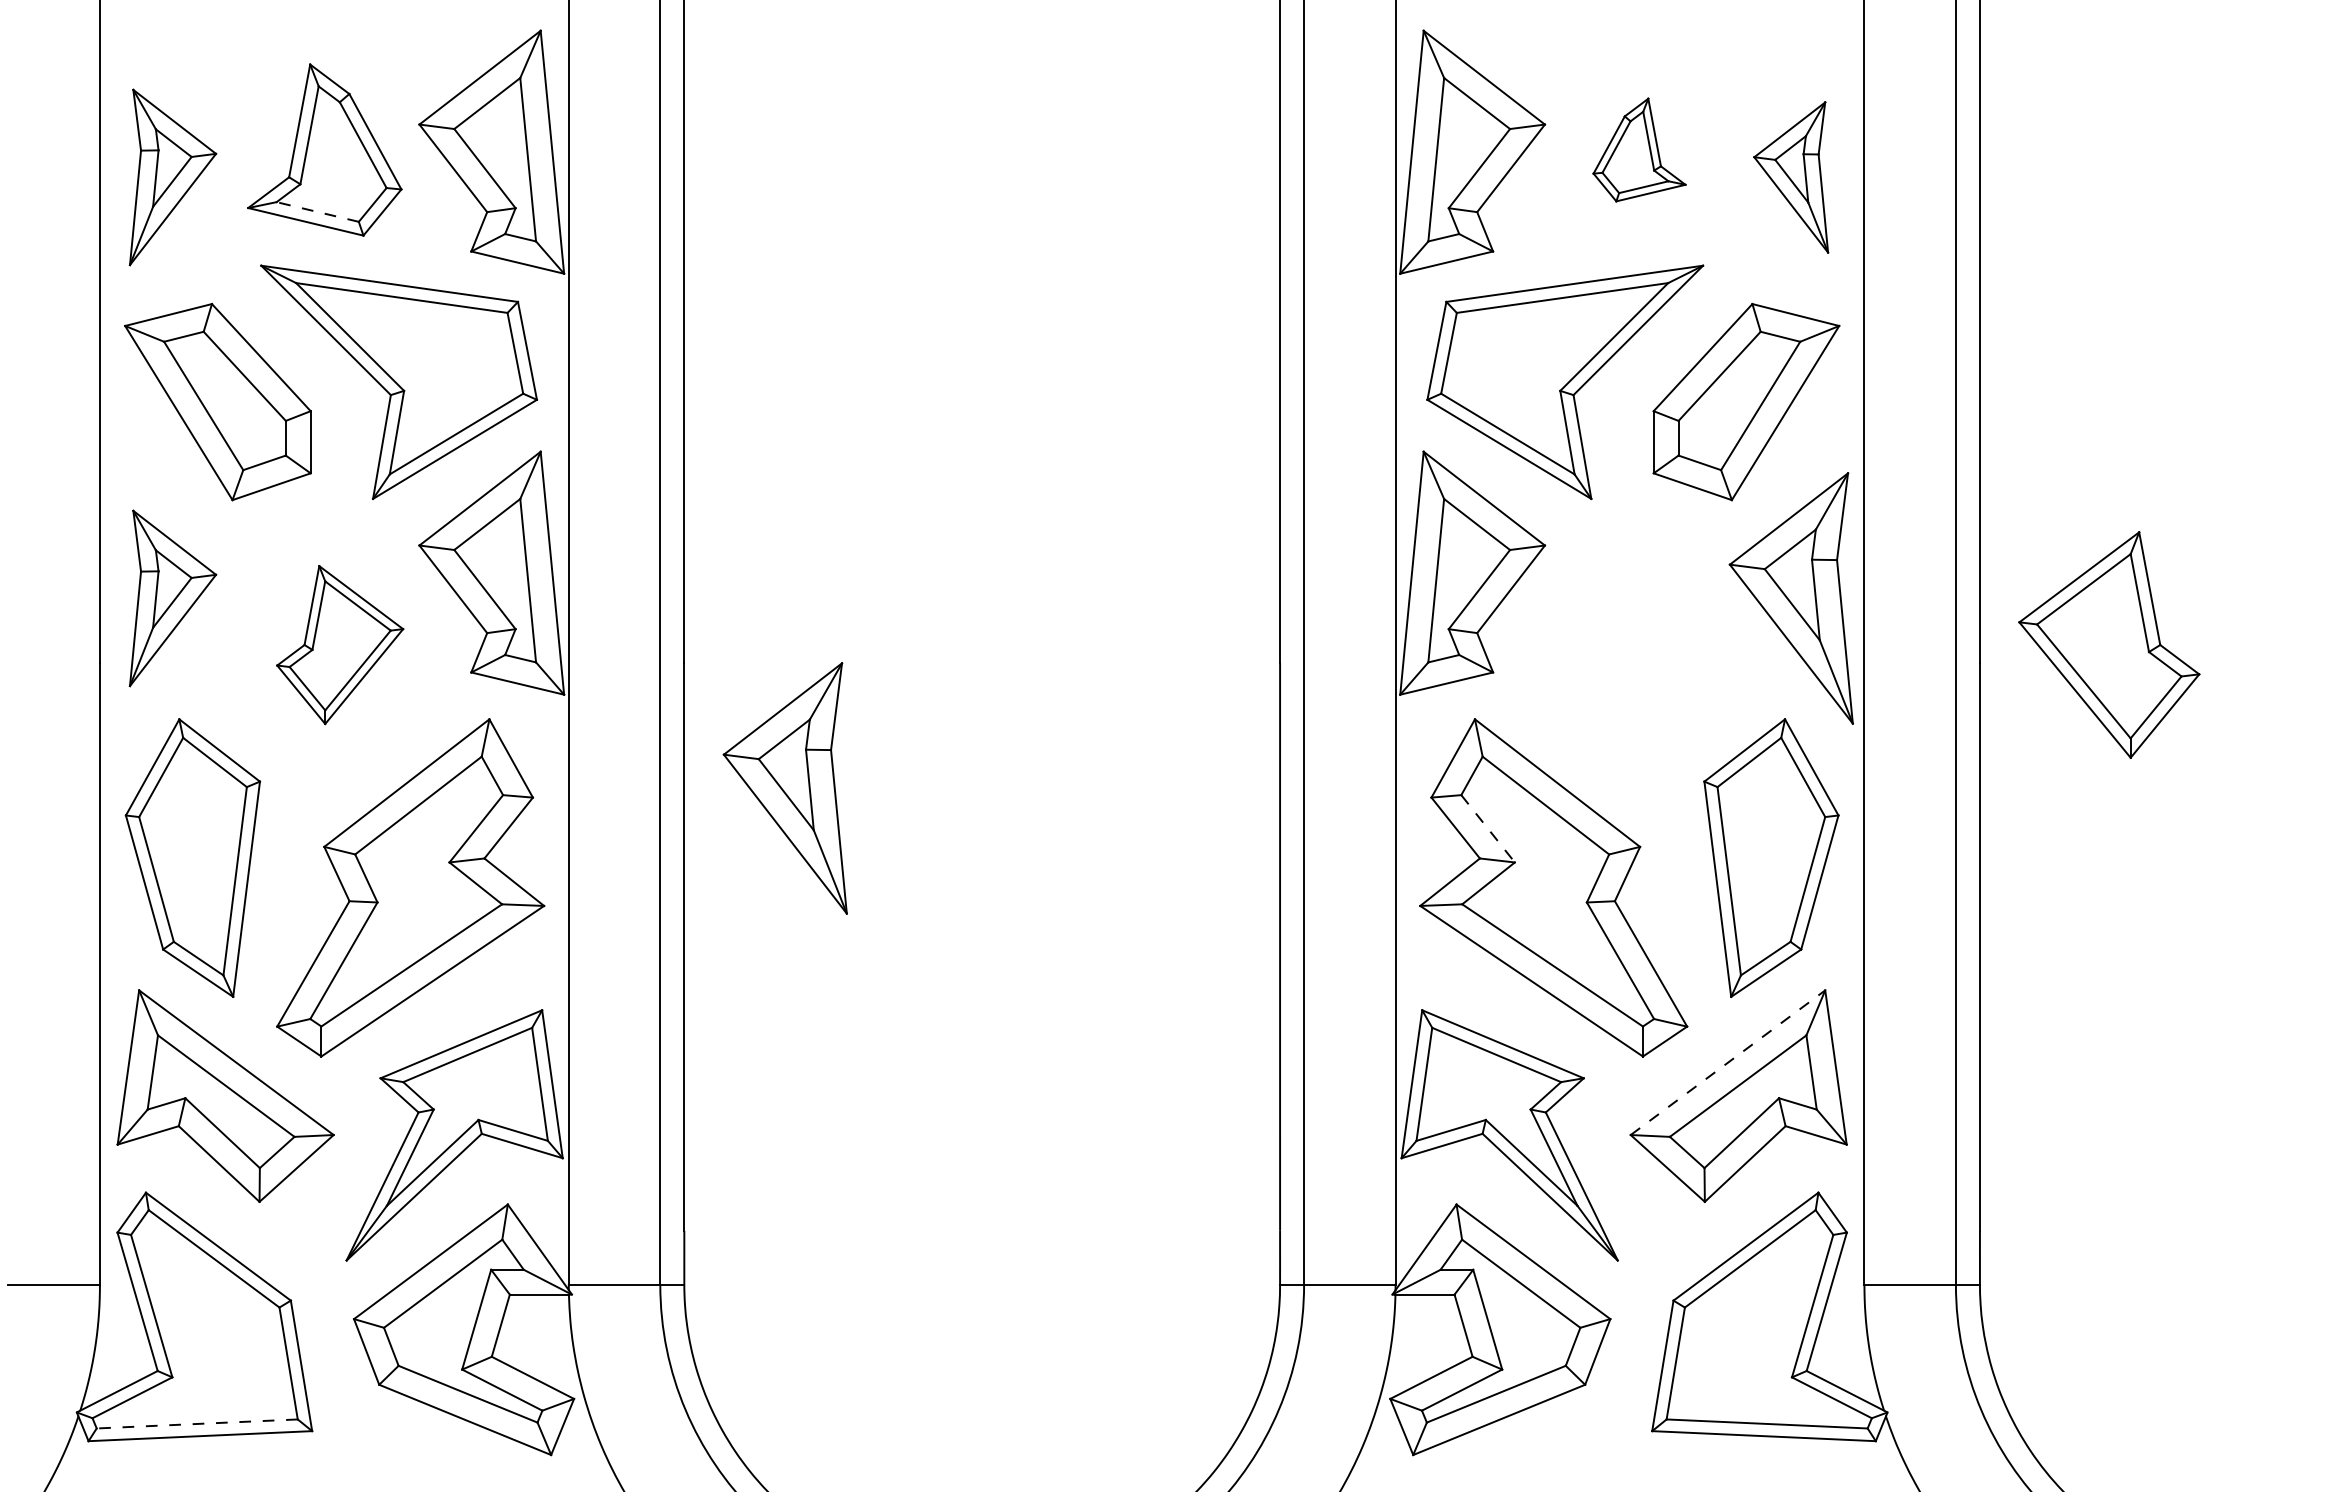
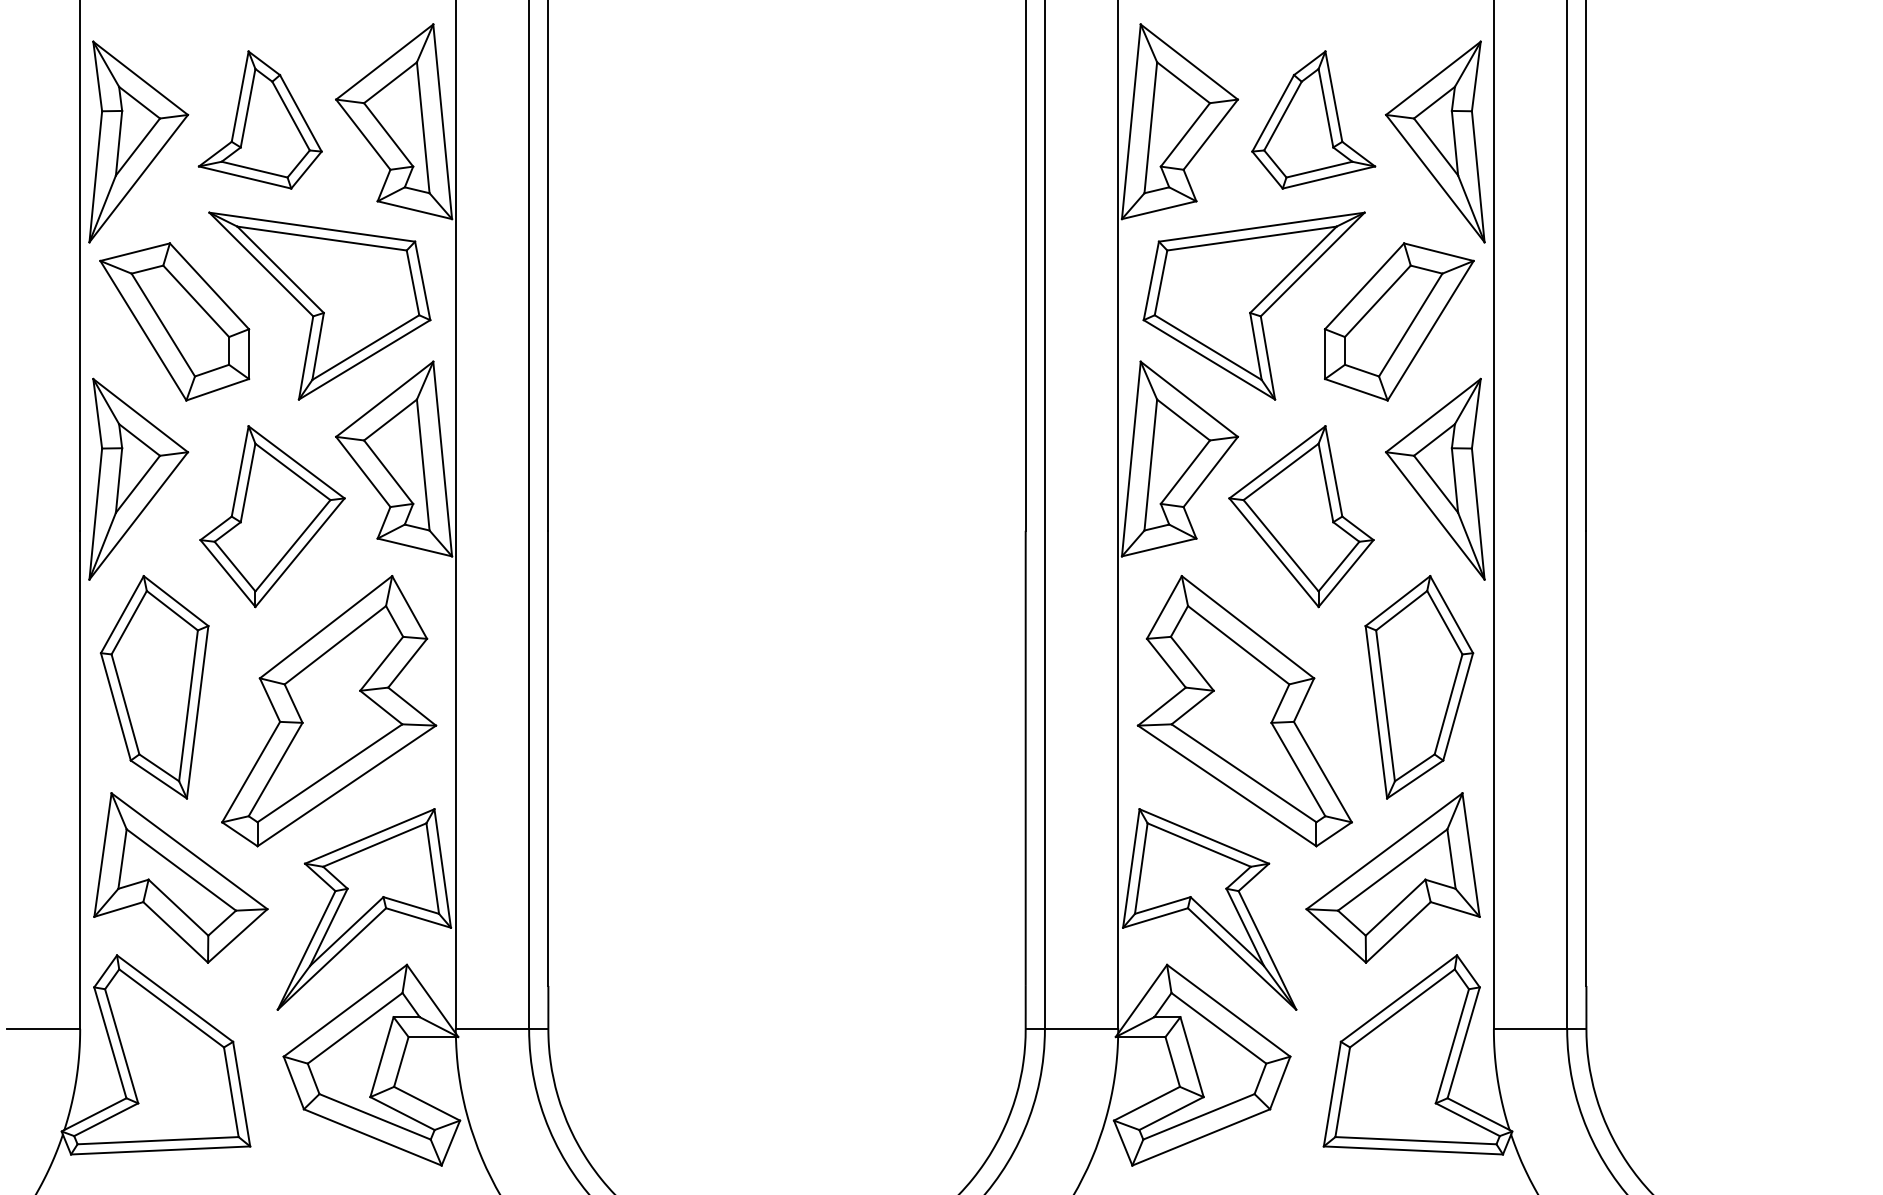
part: (1639, 149) -> (1313, 119), size x1.67
part: (172, 177) -> (138, 142), size x1.43
part: (1790, 177) -> (1434, 142), size x1.67
line: (317, 211) -> (254, 169), dashed -> solid
part: (172, 598) -> (138, 479), size x1.43
part: (340, 644) -> (272, 516), size x1.43
part: (2109, 644) -> (1301, 516), moved
part: (784, 788) -> (628, 631), removed
line: (1488, 829) -> (1192, 664), dashed -> solid
line: (1728, 1062) -> (1384, 851), dashed -> solid
line: (197, 1423) -> (158, 1140), dashed -> solid

